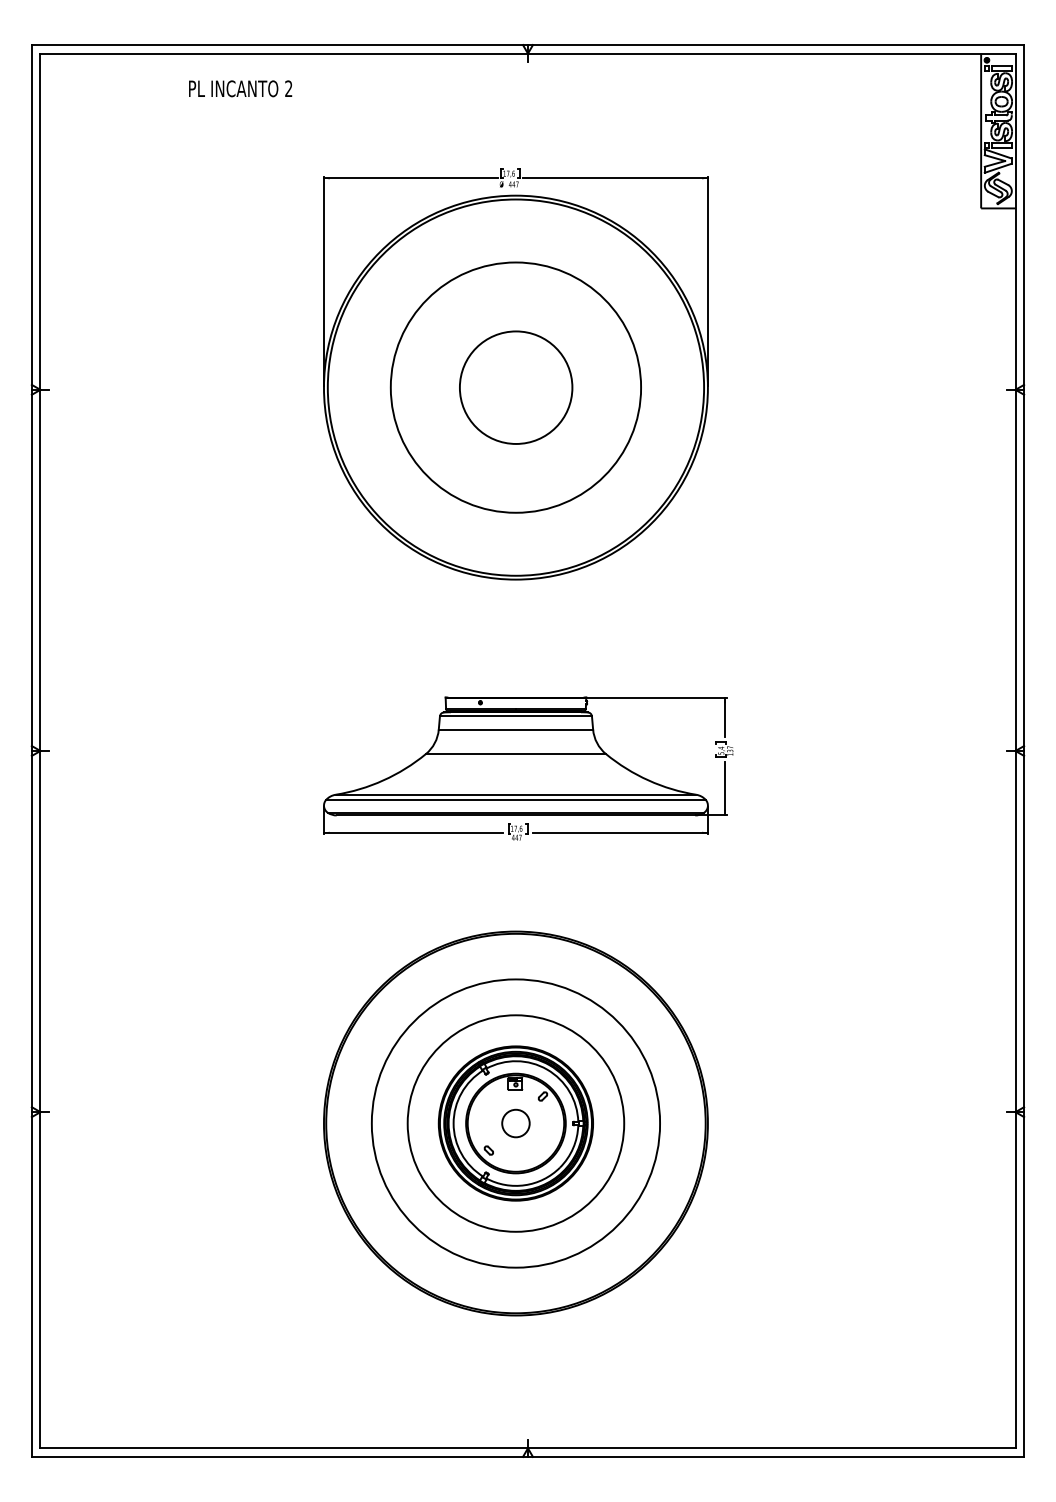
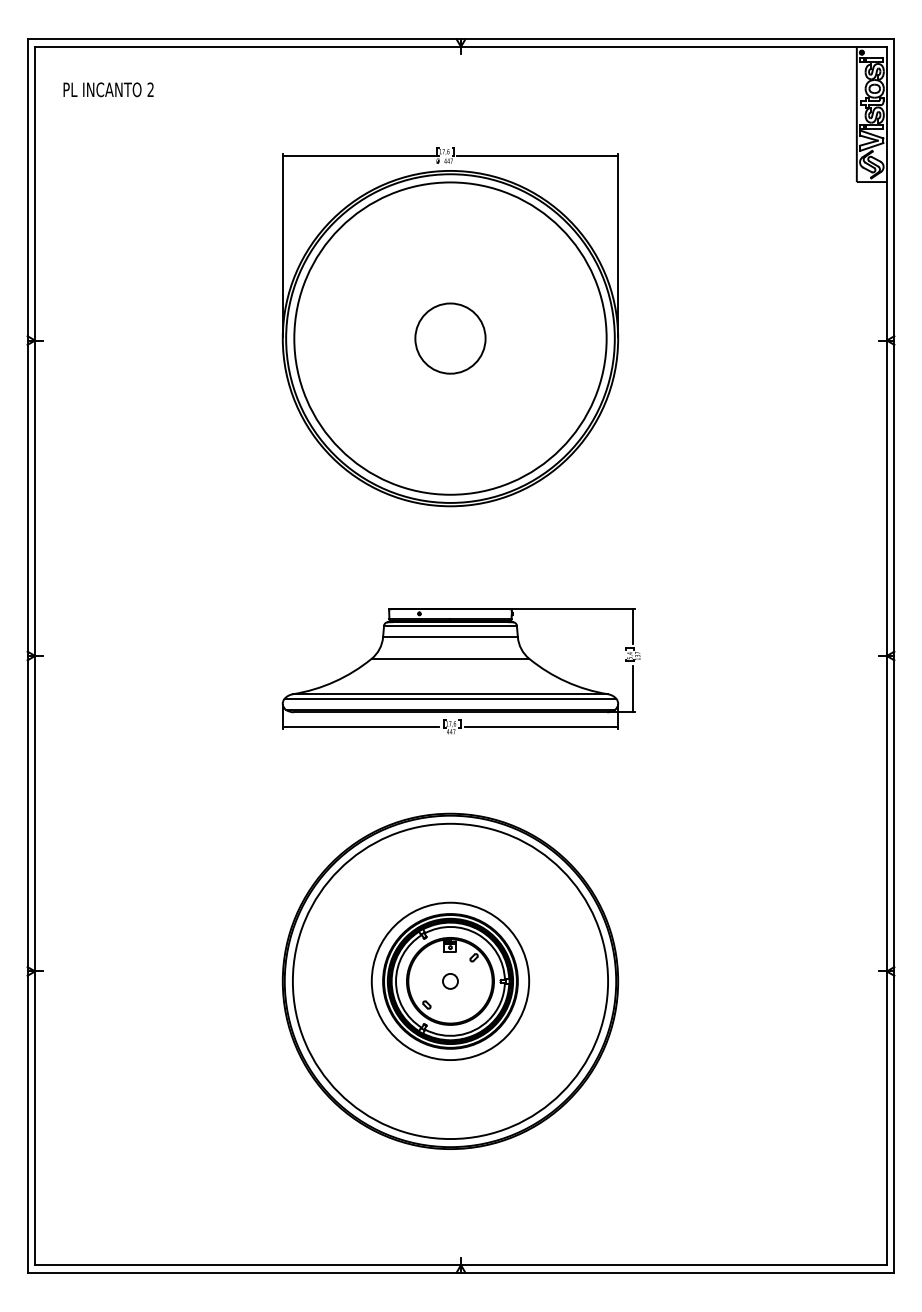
text: (240, 88) -> (108, 89), moved
circle: (515, 387) -> (450, 338), size x0.71
circle: (515, 387) -> (450, 338), size x1.43
circle: (515, 1123) -> (450, 981), size x0.62
circle: (515, 1123) -> (450, 981), size x0.62
circle: (515, 1123) -> (450, 981), size x1.67

